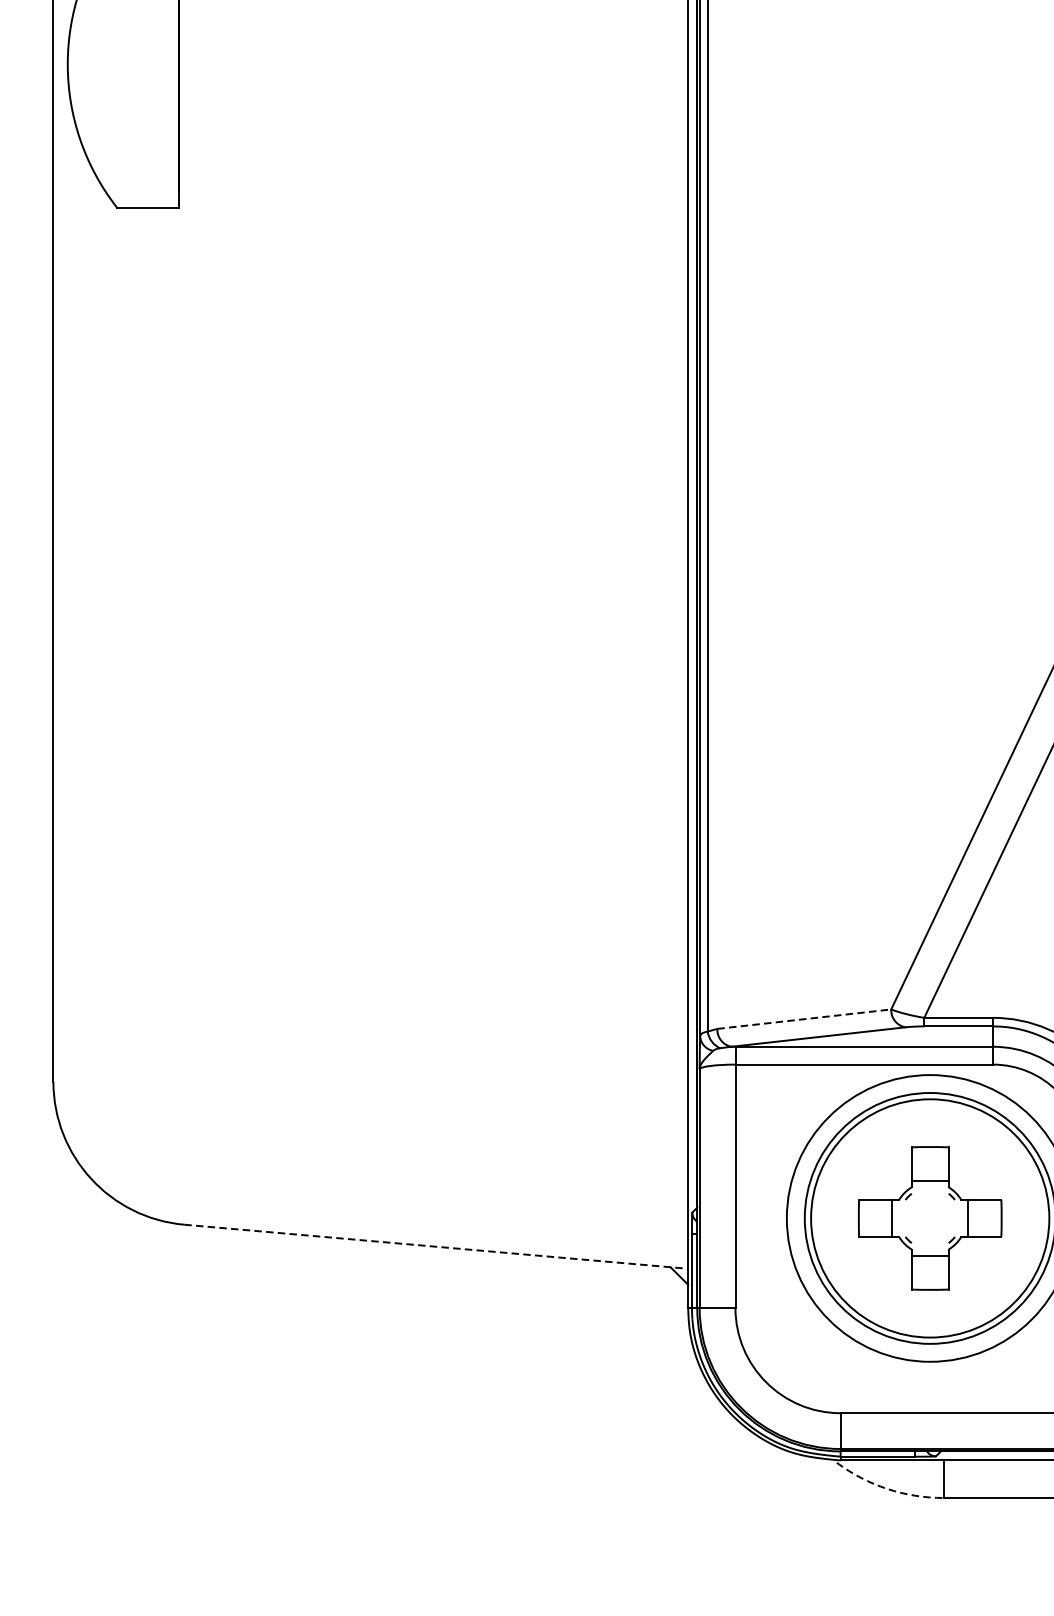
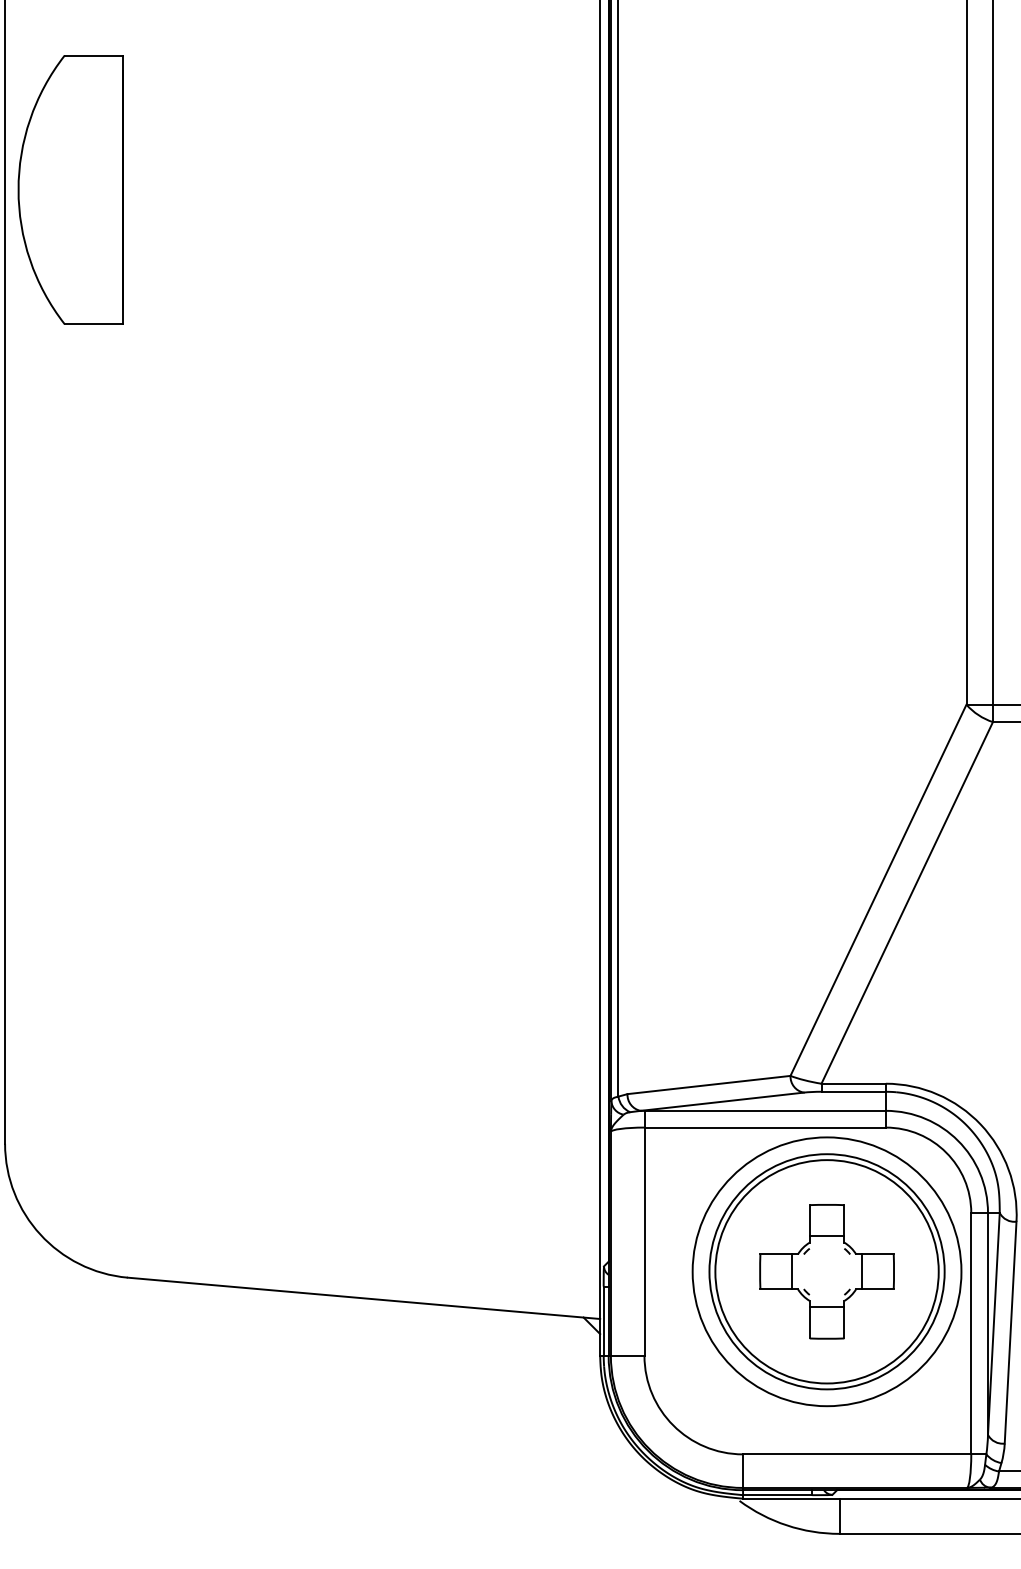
line: (804, 1018) -> (709, 1084), dashed -> solid
line: (436, 1246) -> (364, 1298), dashed -> solid
arc: (886, 1489) -> (786, 1525), dashed -> solid

